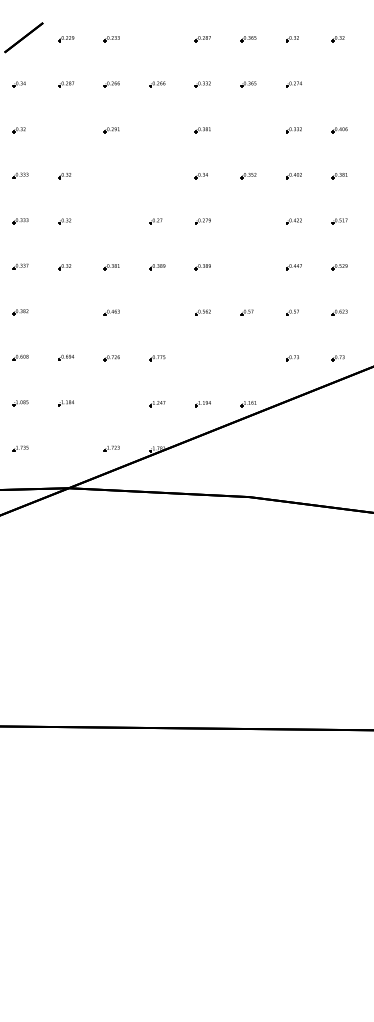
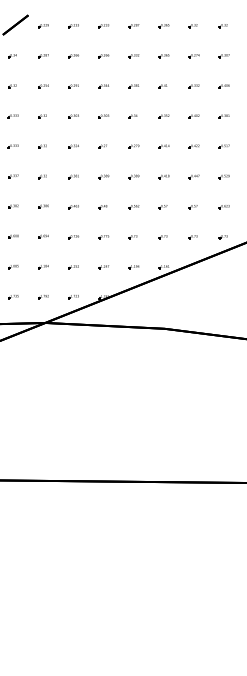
part: (156, 39) -> (103, 26), added
part: (338, 85) -> (223, 56), added
part: (66, 130) -> (43, 86), added
part: (156, 130) -> (103, 86), added
part: (245, 130) -> (162, 86), added
part: (111, 175) -> (73, 116), added
part: (156, 175) -> (103, 116), added
part: (111, 221) -> (73, 146), added
part: (247, 221) -> (163, 146), added
part: (247, 266) -> (163, 176), added
part: (66, 312) -> (43, 206), added
part: (155, 313) -> (102, 207), added
part: (200, 358) -> (132, 237), added
part: (245, 358) -> (162, 237), added
part: (111, 404) -> (73, 267), added
part: (66, 449) -> (43, 297), added

